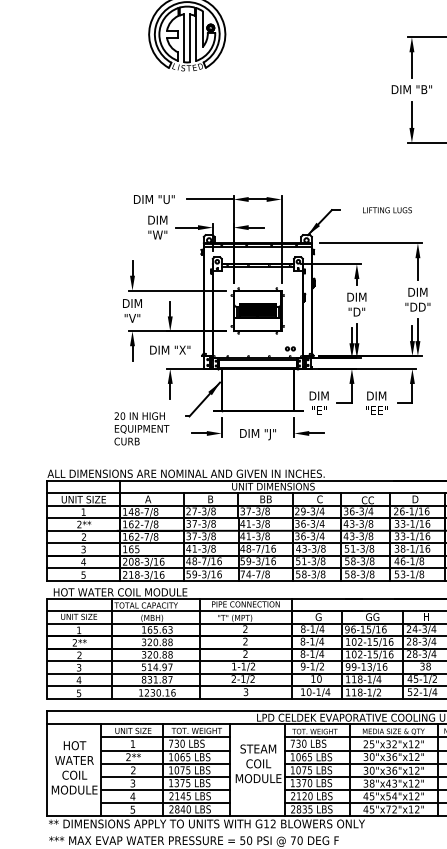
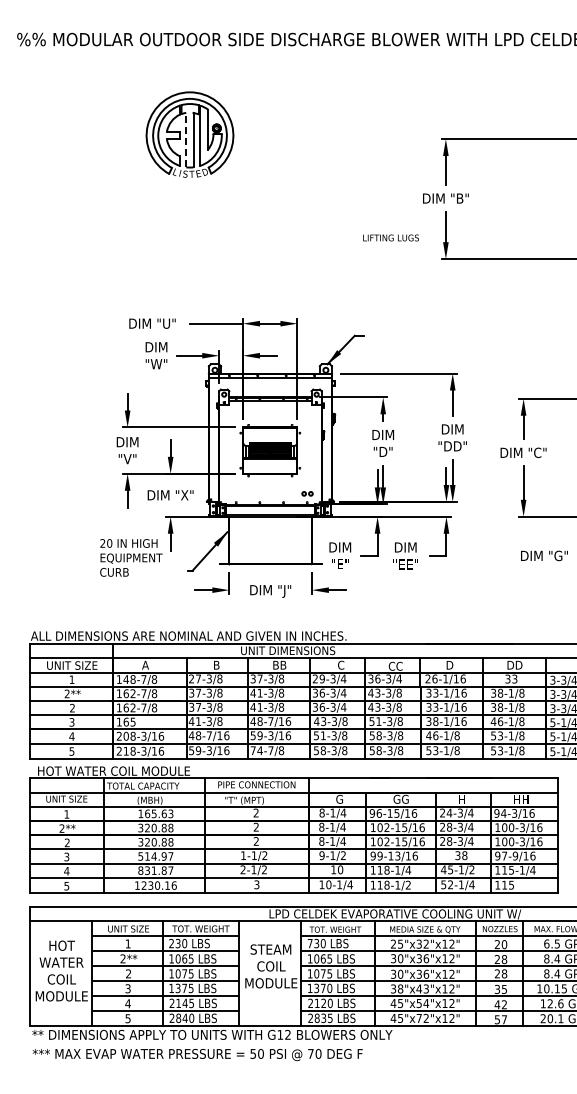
line: (184, 37) -> (186, 139), solid -> dashed
text: (386, 209) -> (390, 237), moved
text: (142, 428) -> (131, 557), moved
text: (171, 743) -> (171, 943), 730 -> 230

